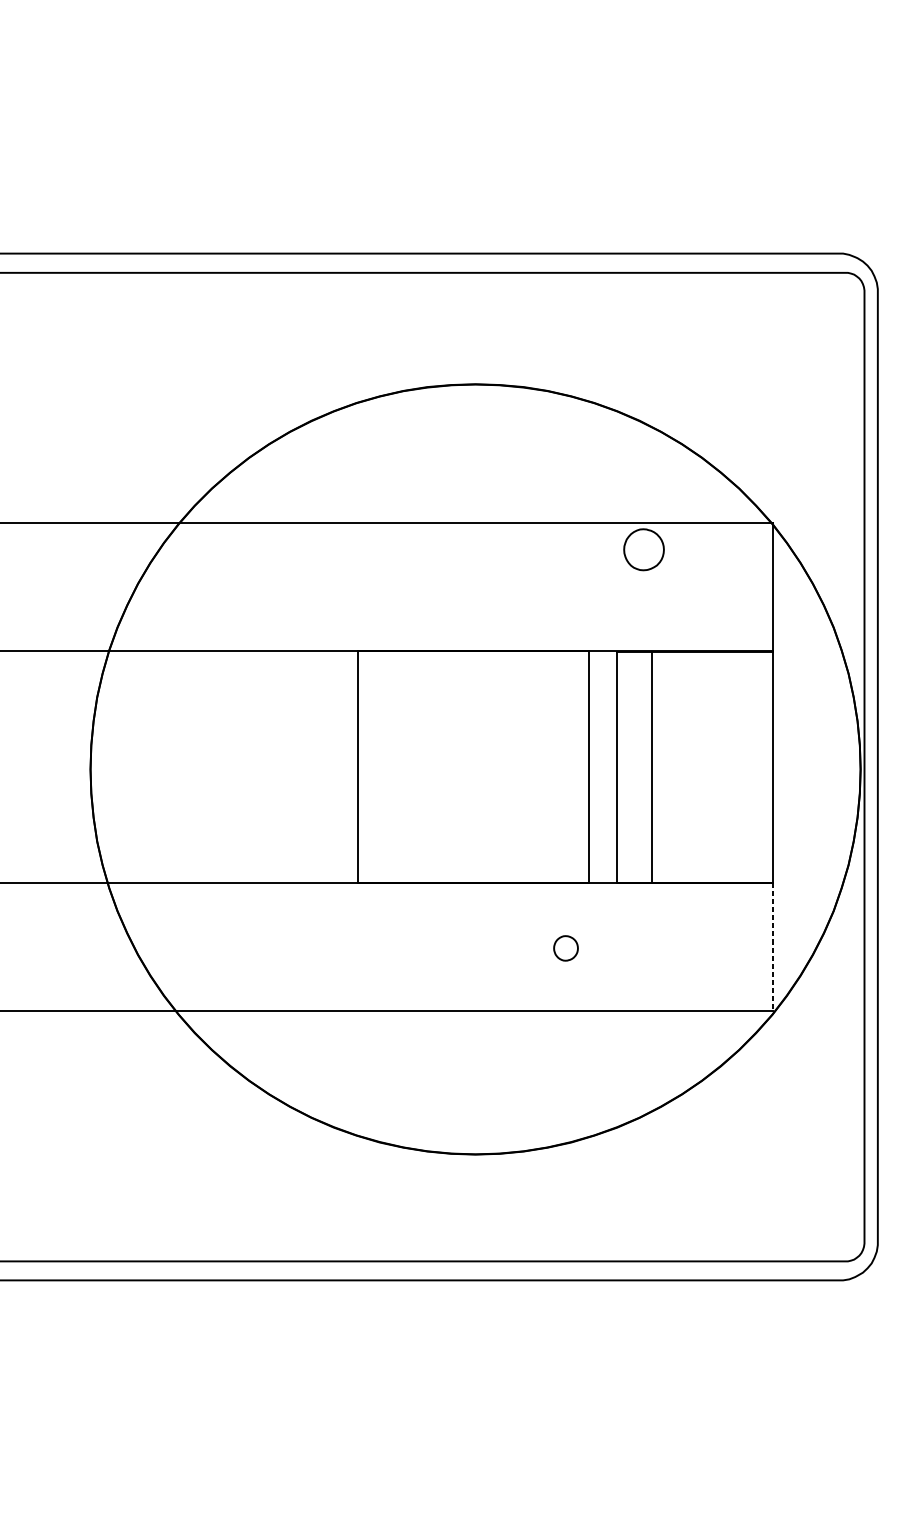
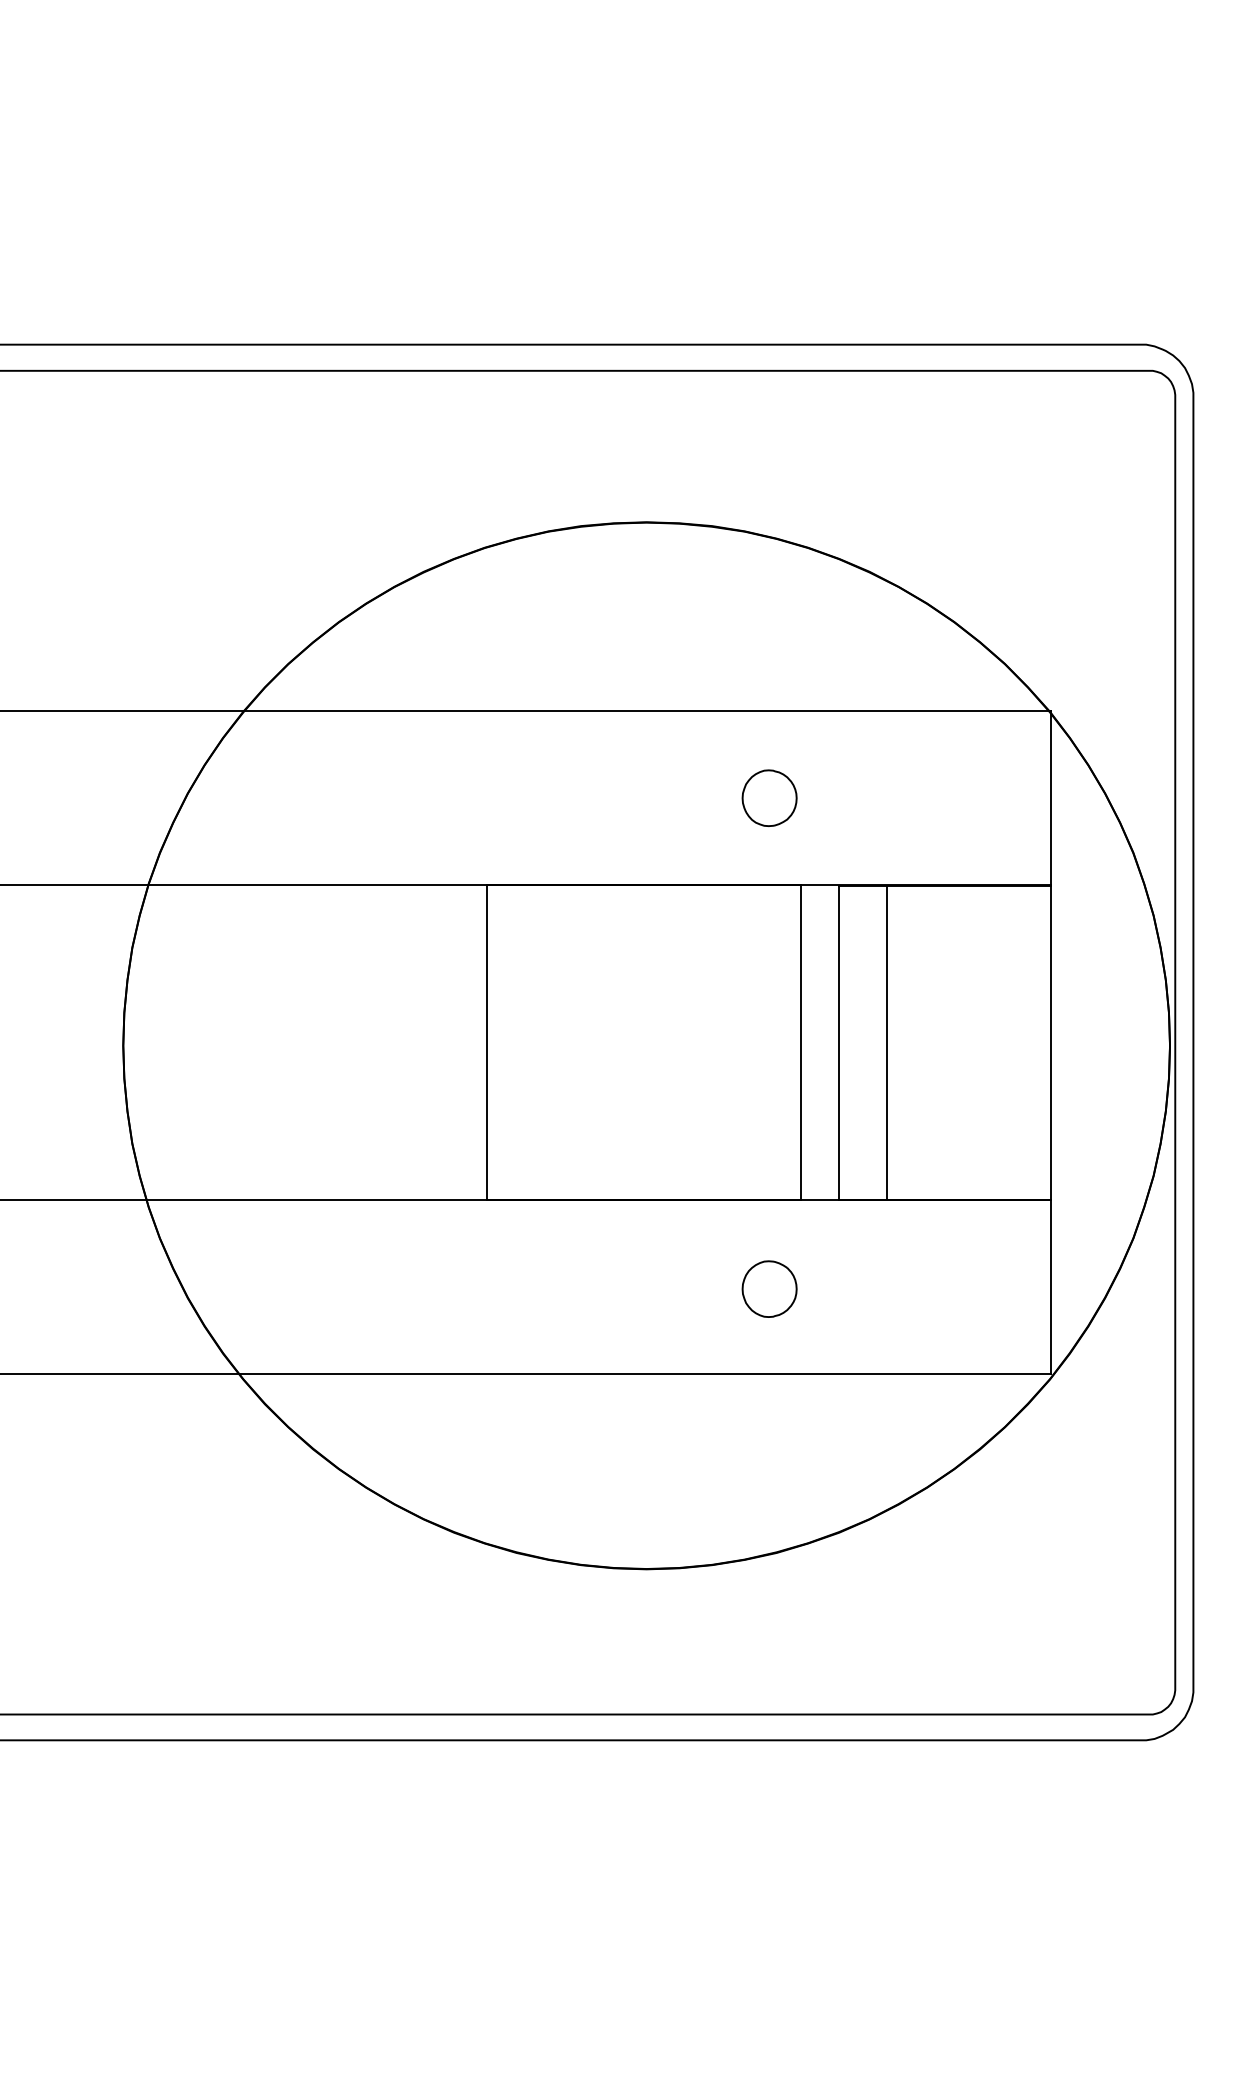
part: (643, 549) -> (769, 797), moved
part: (565, 947) -> (769, 1288), size x1.67
line: (773, 947) -> (1051, 1287), dashed -> solid

